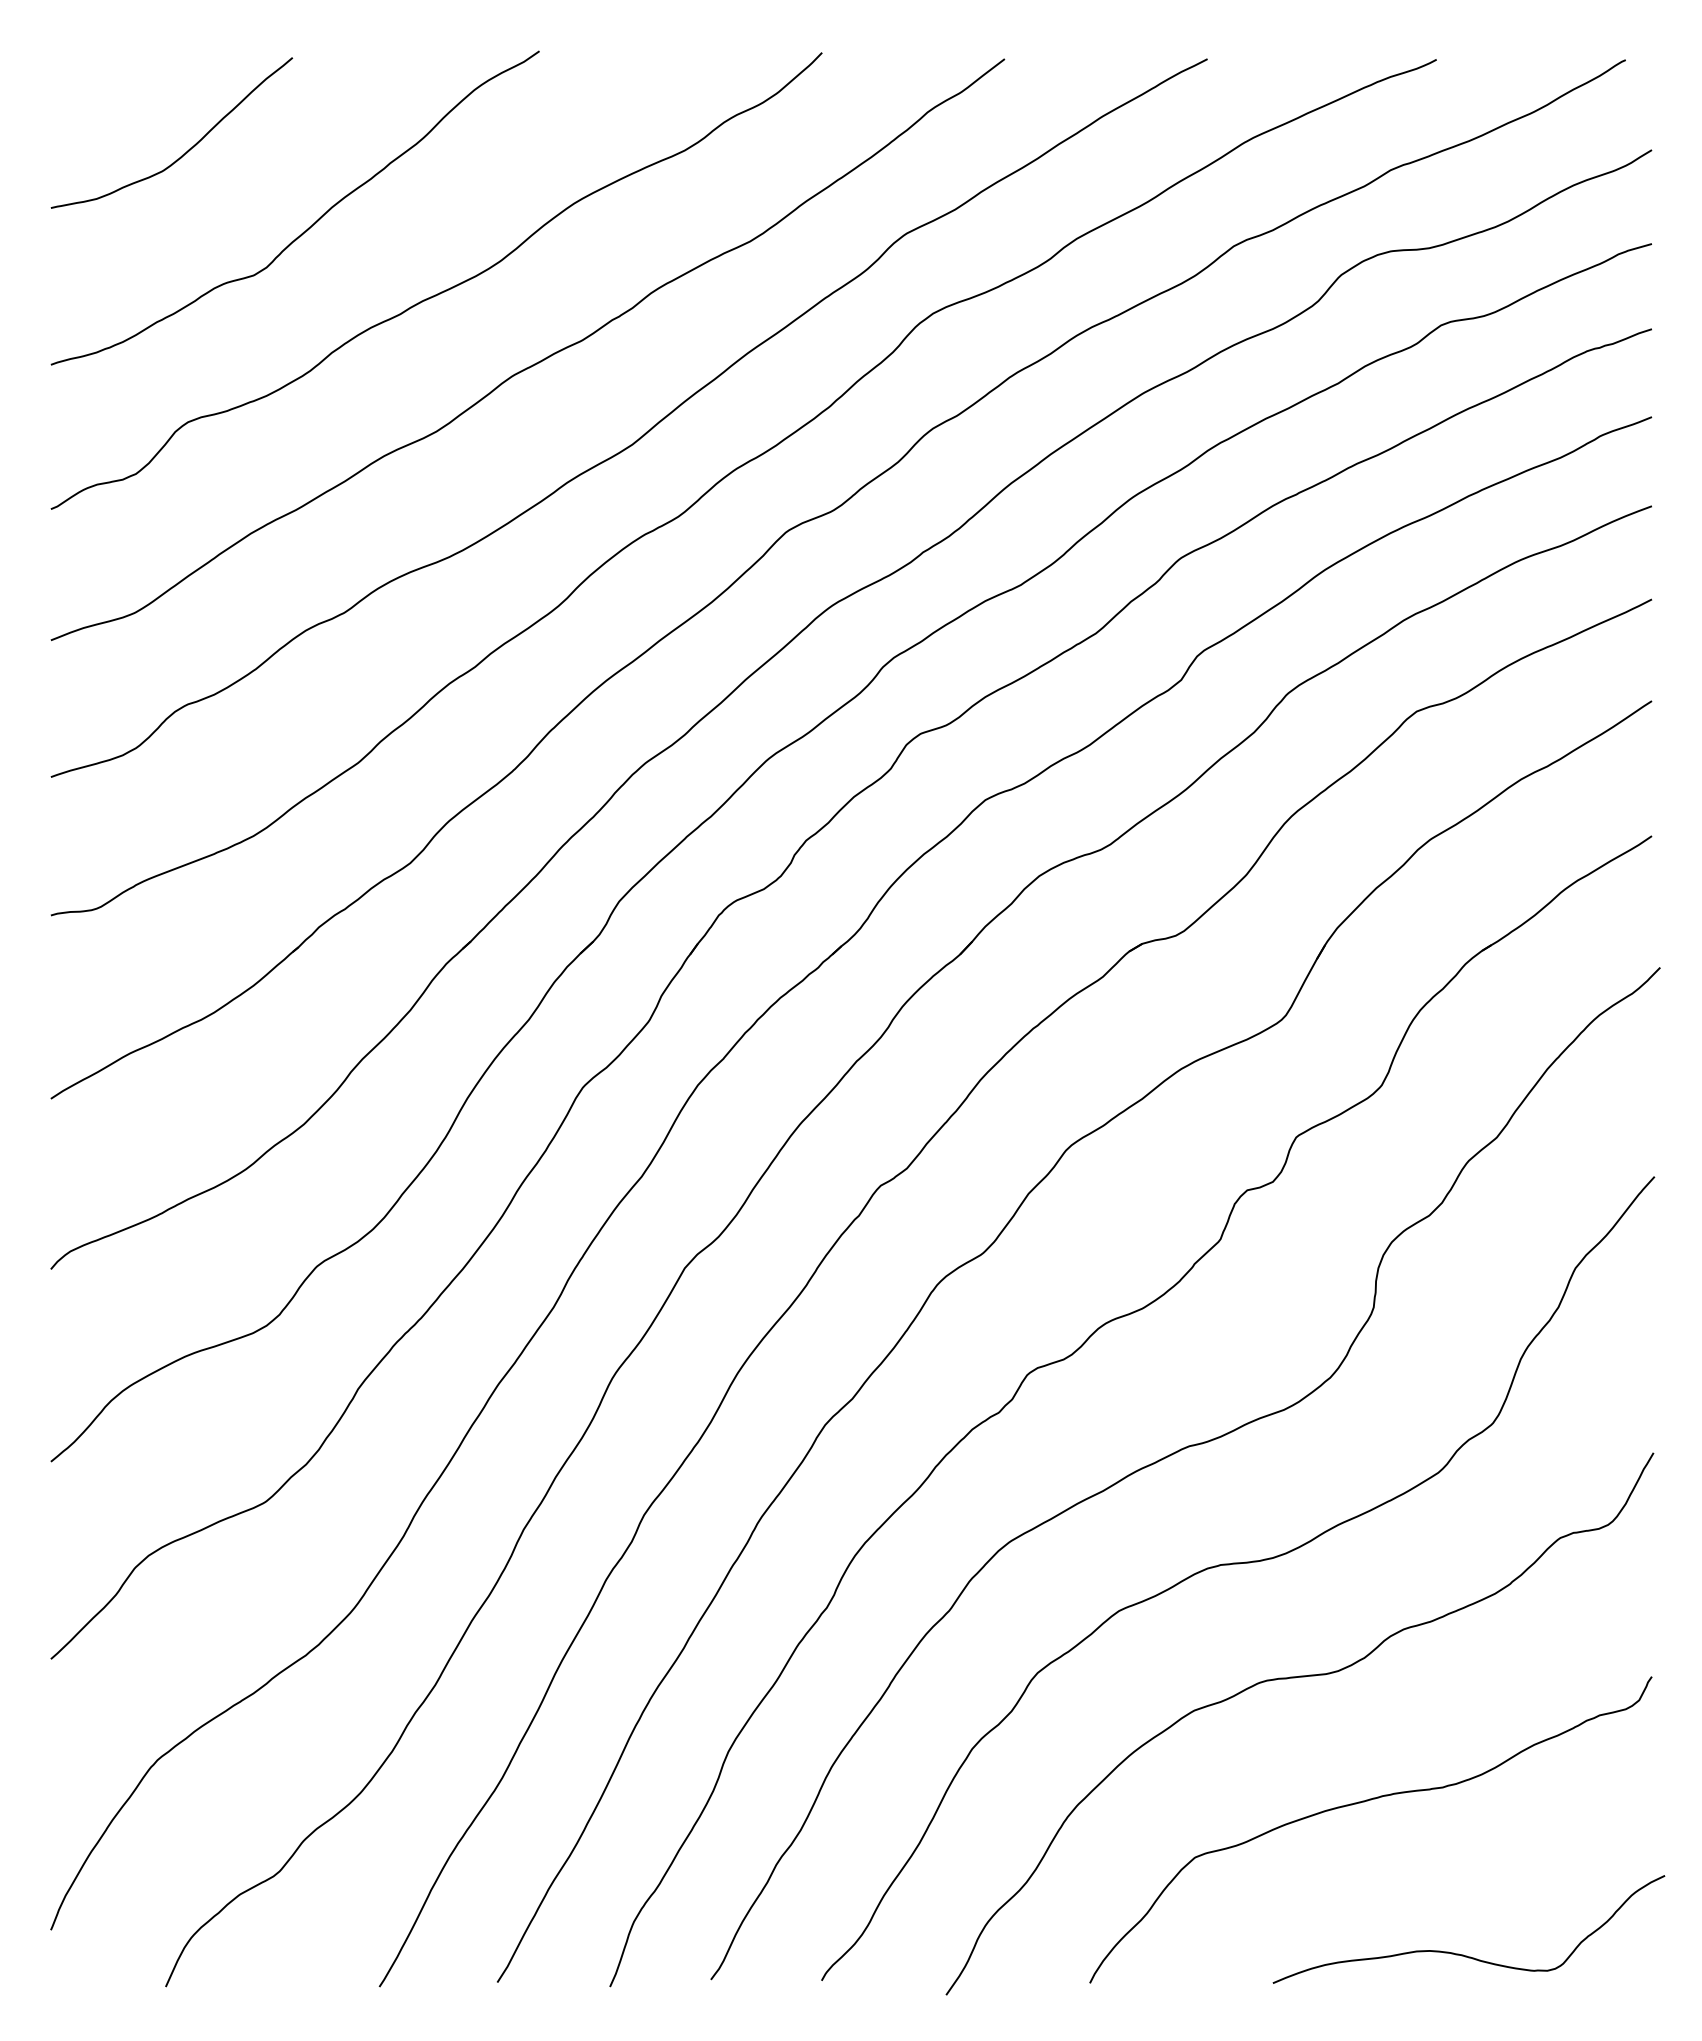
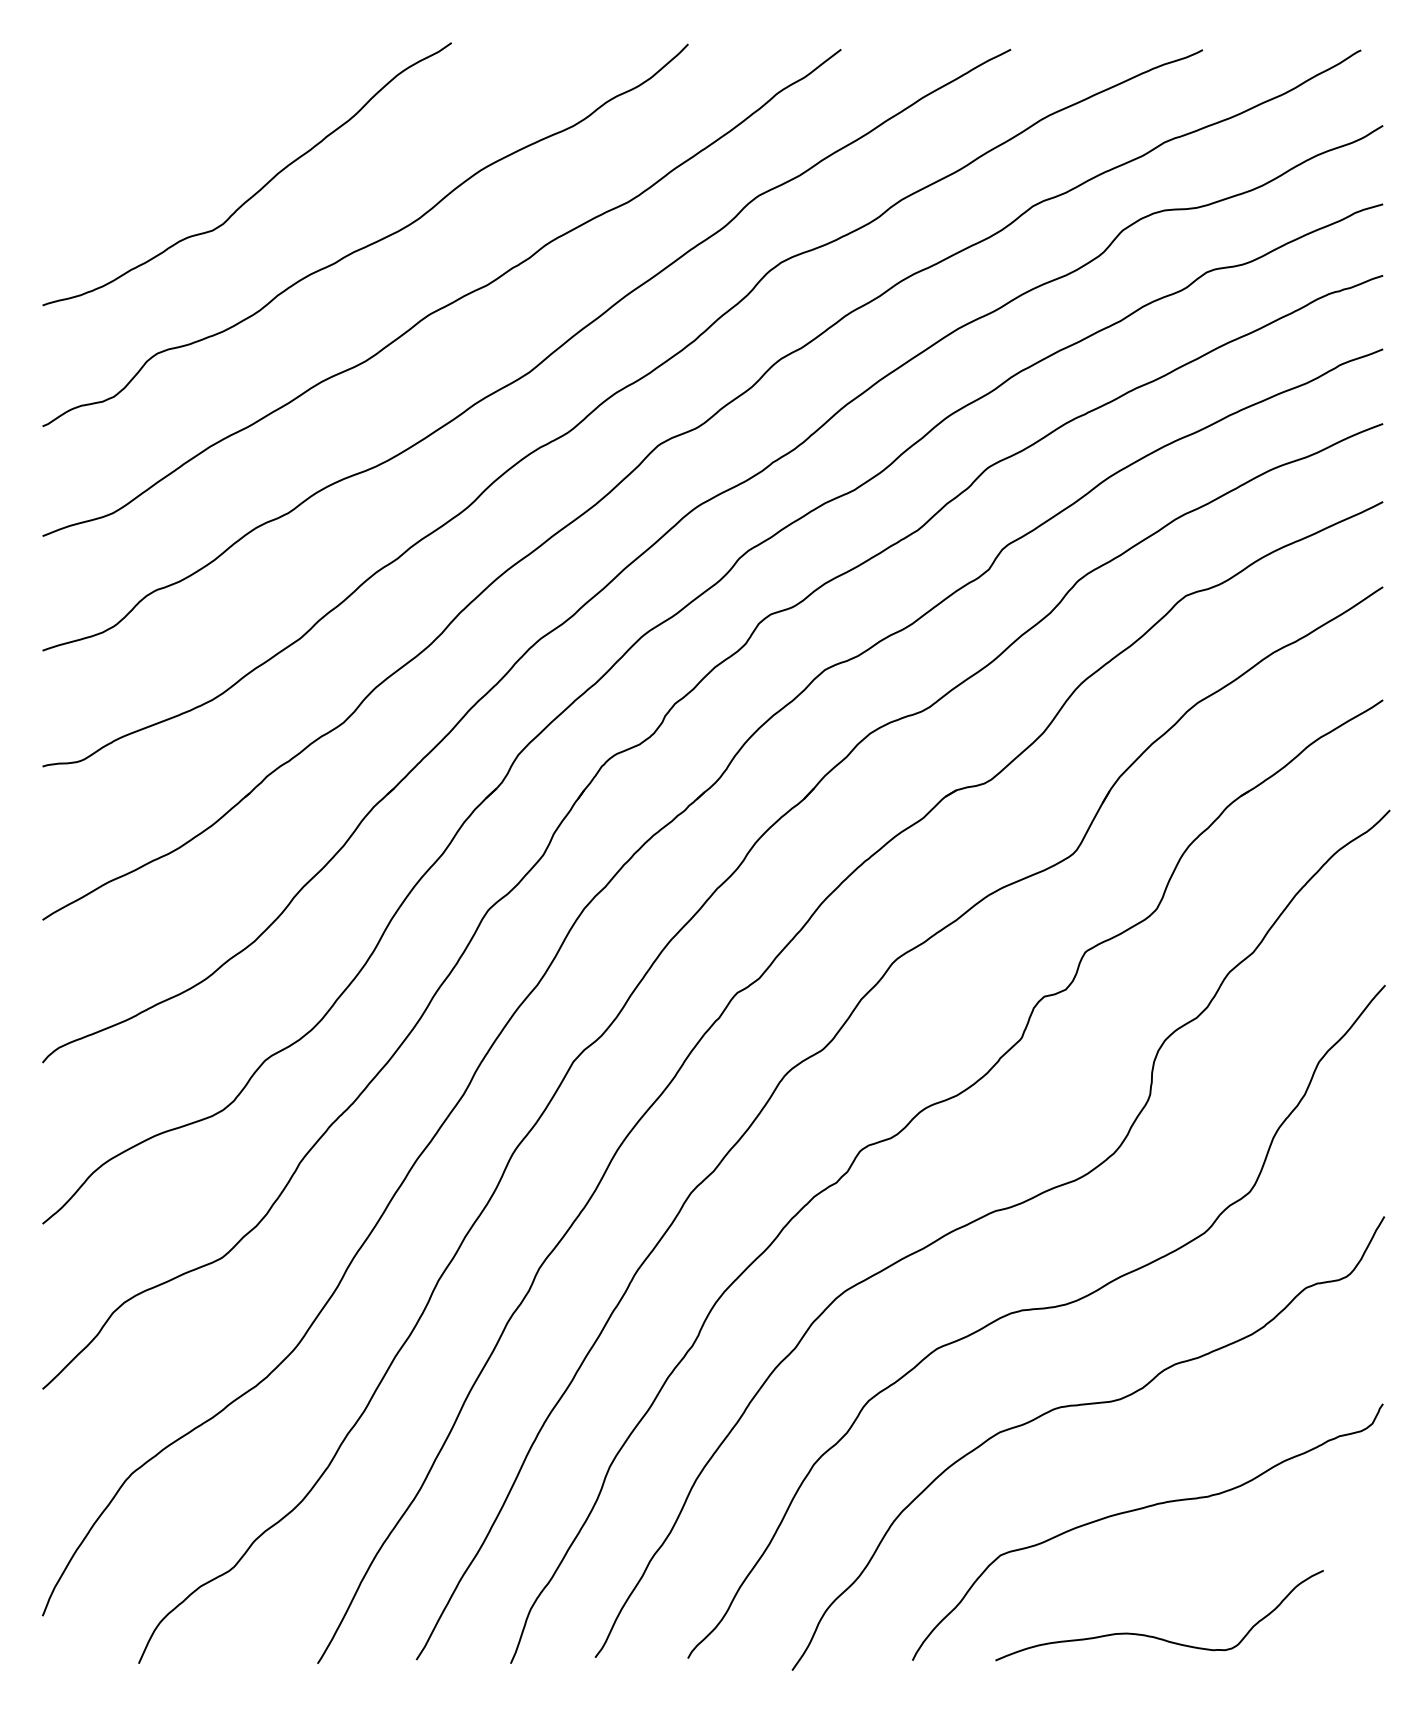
curve: (188, 149) -> (157, 125), removed
curve: (1463, 1954) -> (1155, 1636), moved

